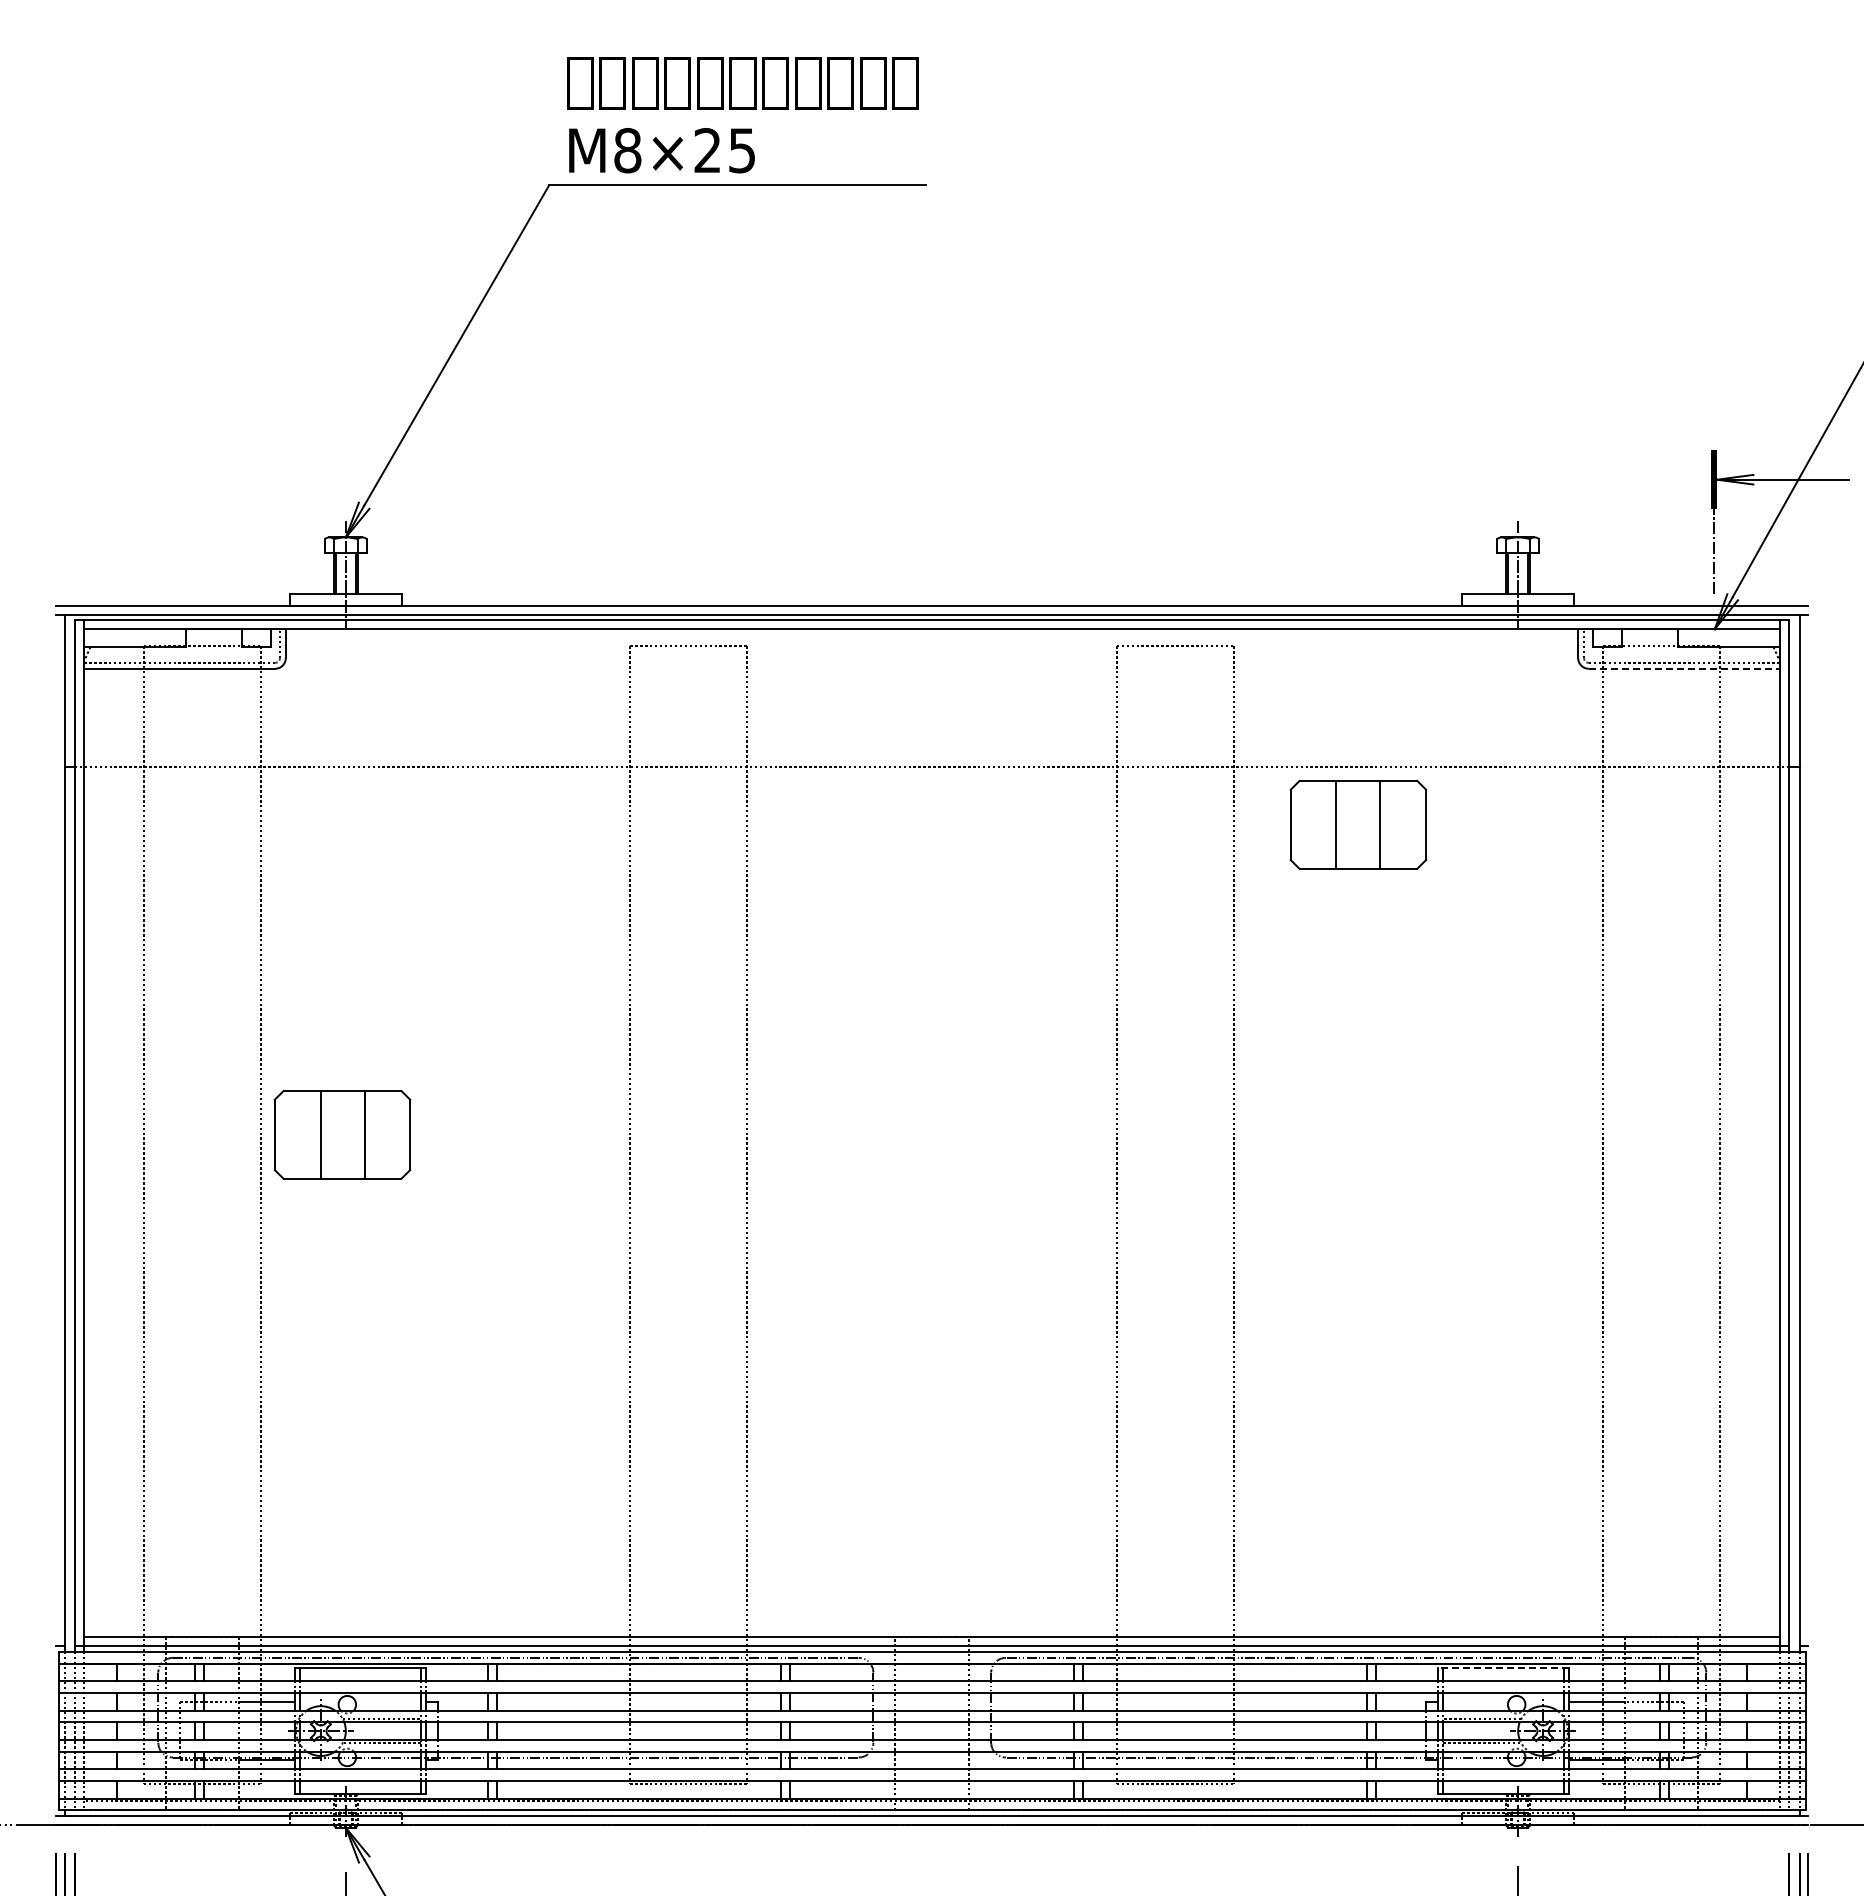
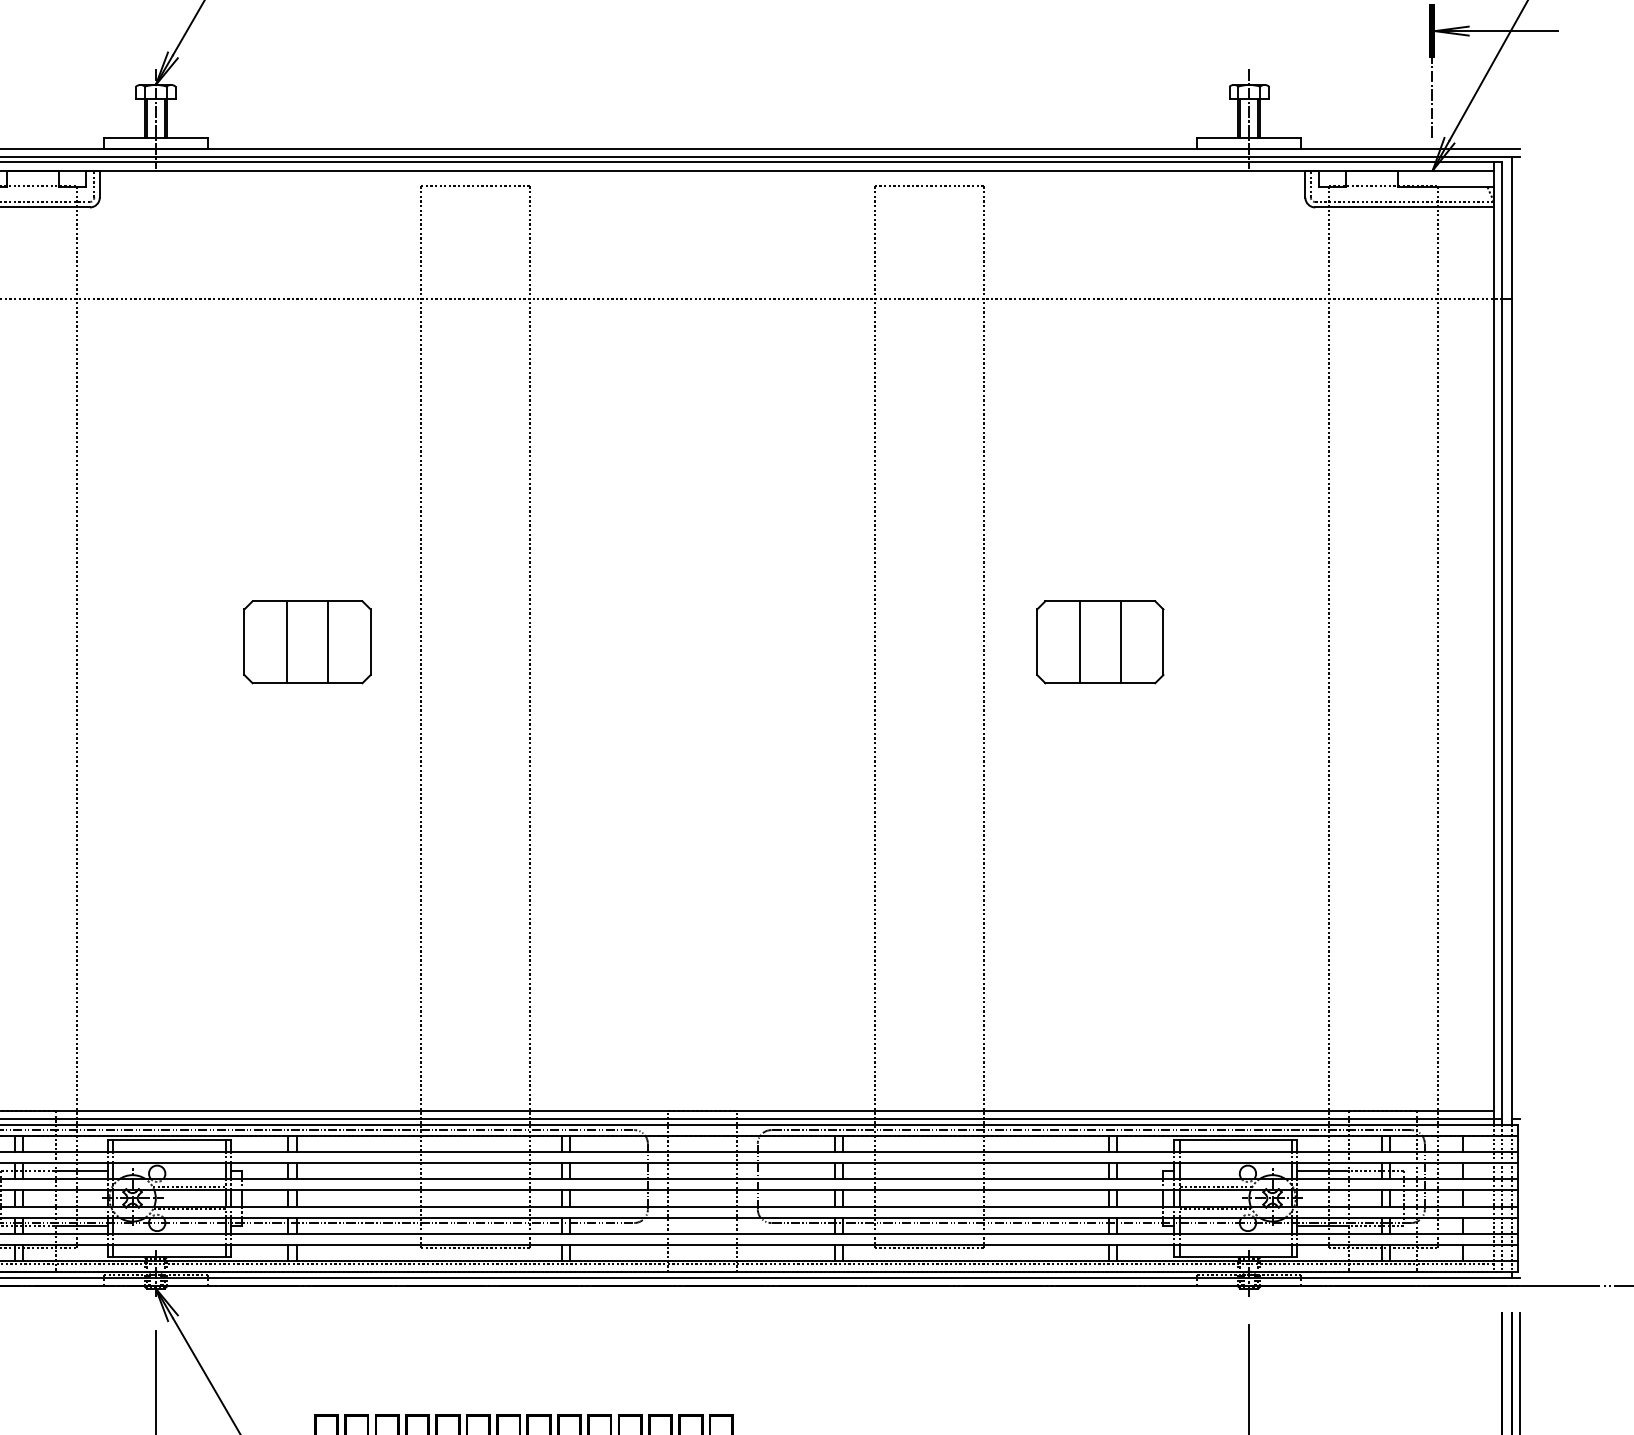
line: (1684, 668) -> (1404, 207), dashed -> solid
part: (1358, 824) -> (1100, 641), moved
part: (342, 1134) -> (307, 641), moved
line: (1503, 1668) -> (1235, 1140), dashed -> solid

